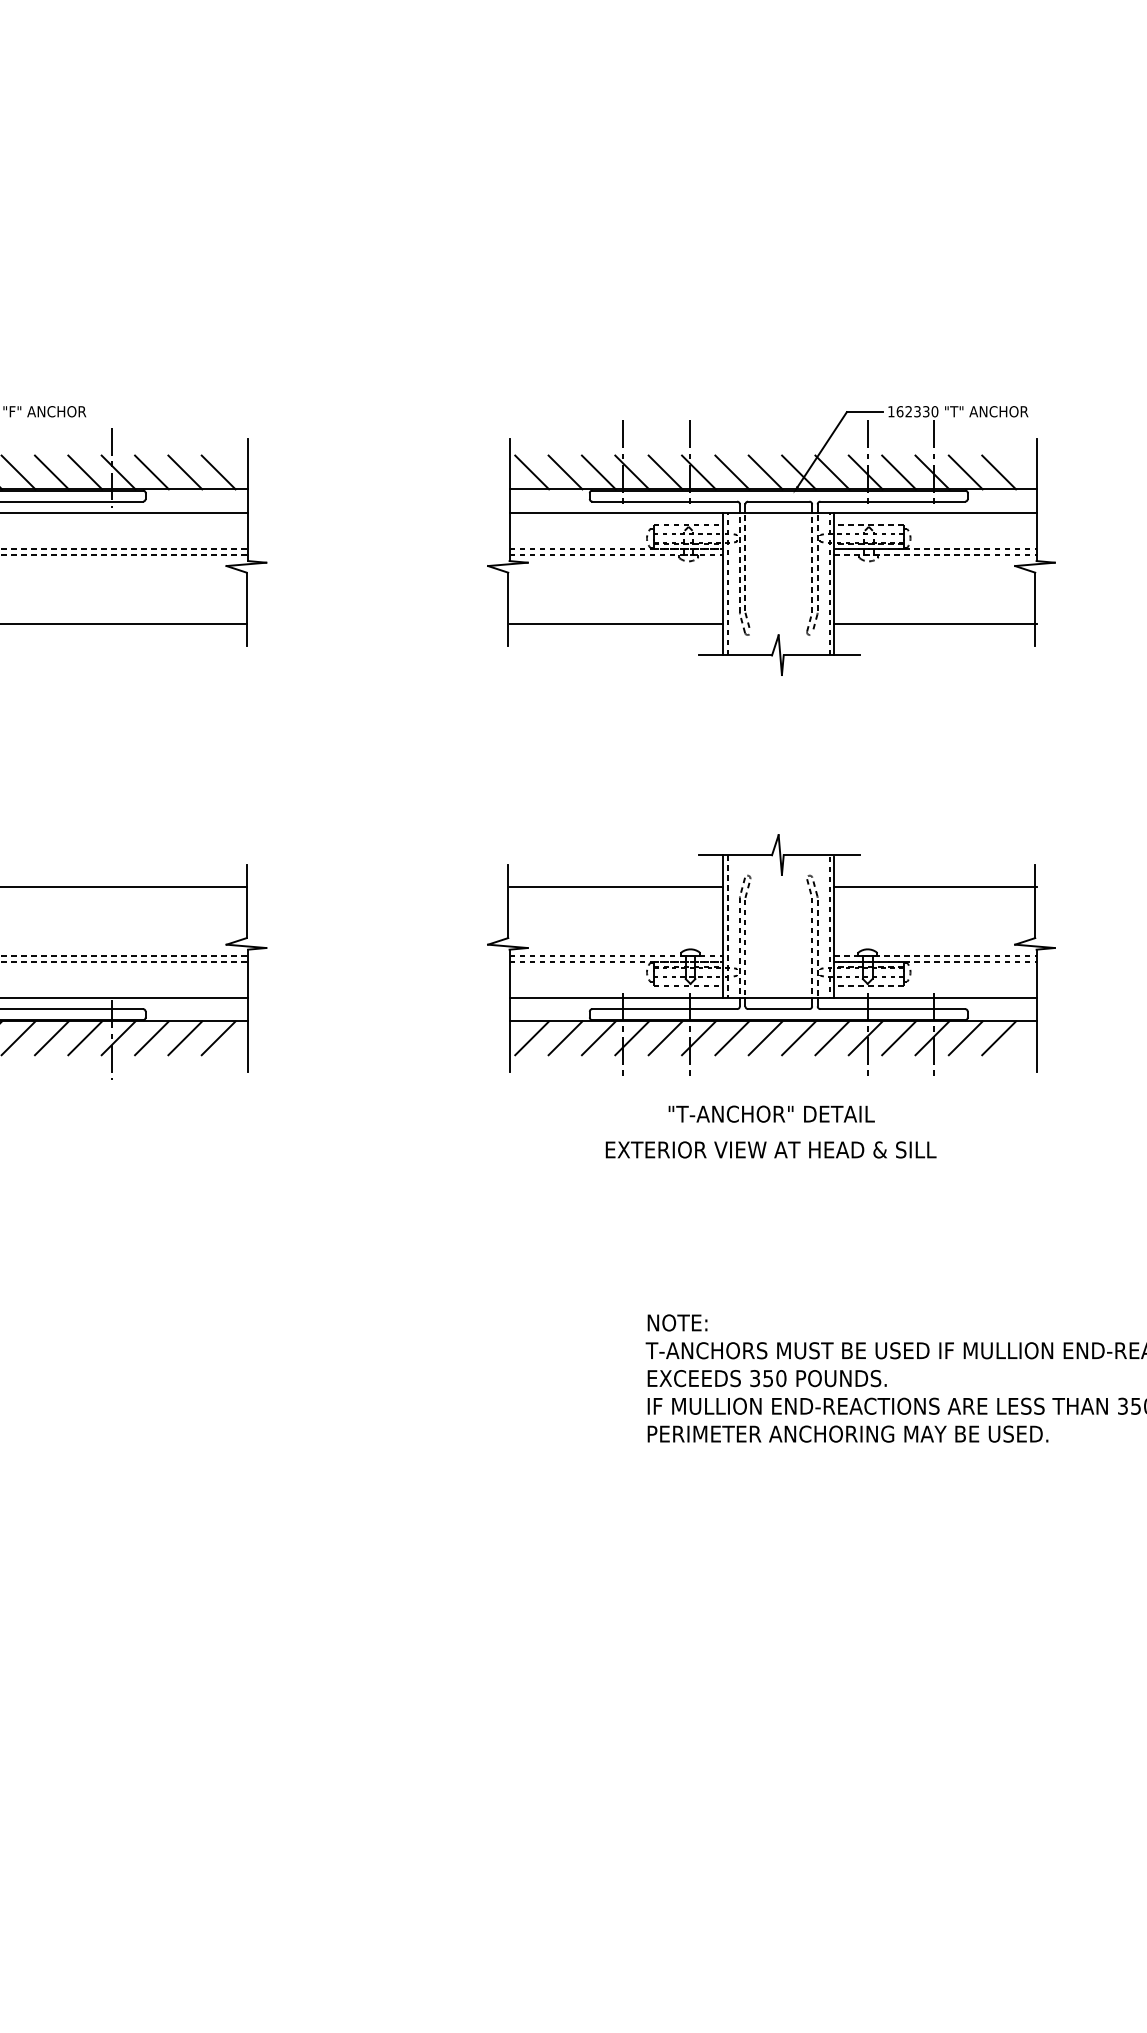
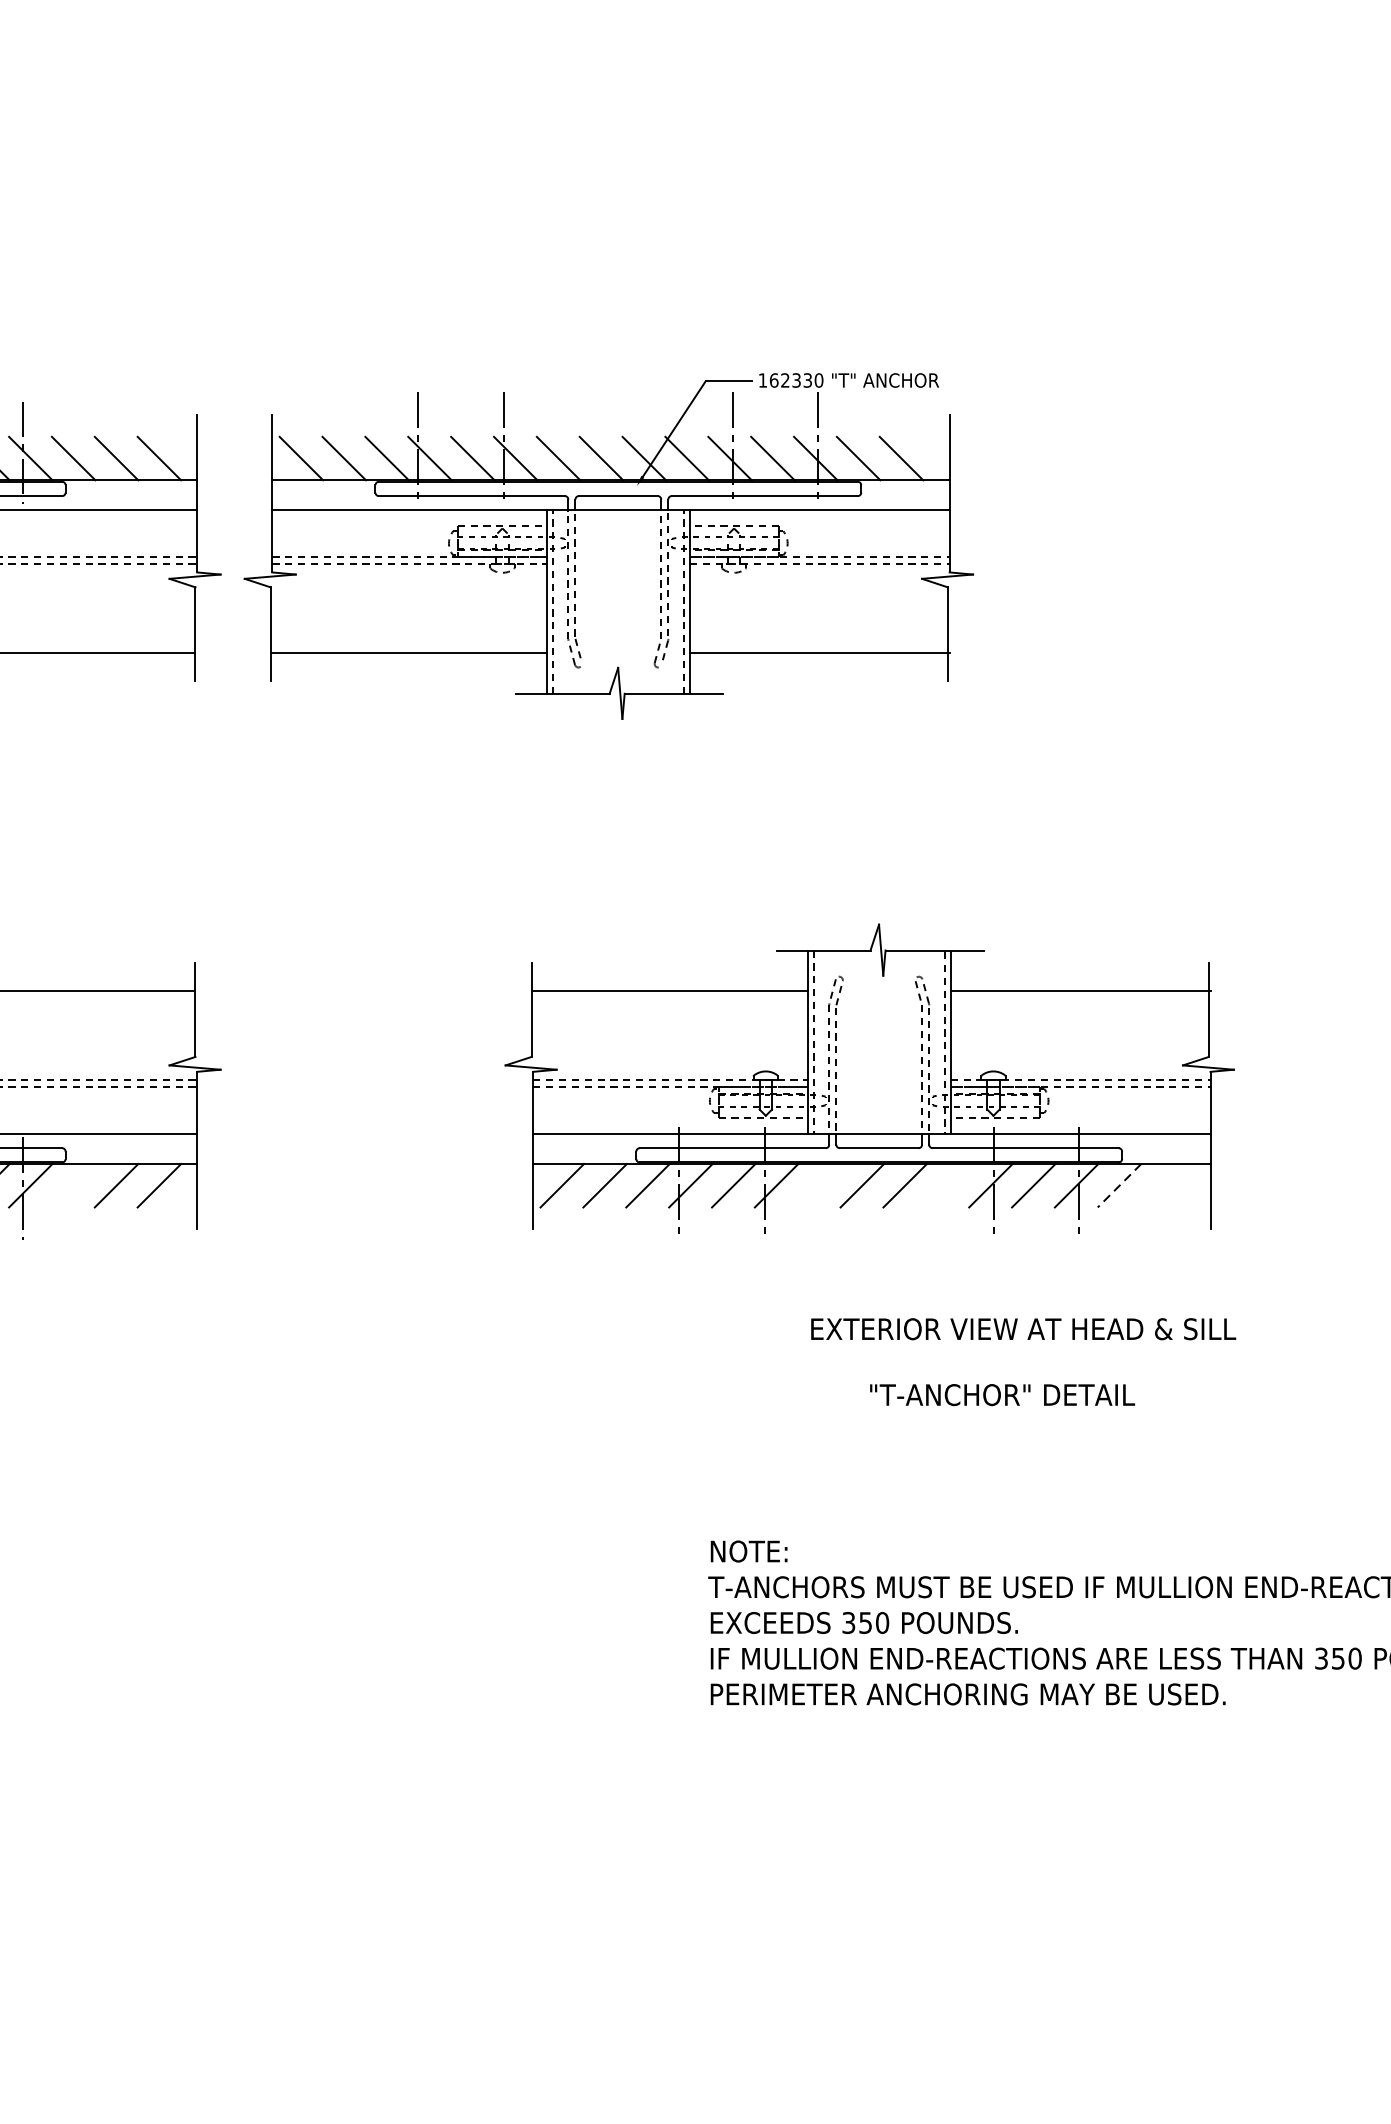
part: (771, 540) -> (608, 546), moved
line: (151, 1038) -> (73, 1185), removed
line: (732, 1038) -> (819, 1185), removed
line: (832, 1038) -> (948, 1185), removed
line: (965, 1038) -> (1119, 1185), solid -> dashed
line: (999, 1038) -> (1162, 1185), removed
text: (771, 1113) -> (1002, 1394), moved
text: (770, 1149) -> (1022, 1328), moved

